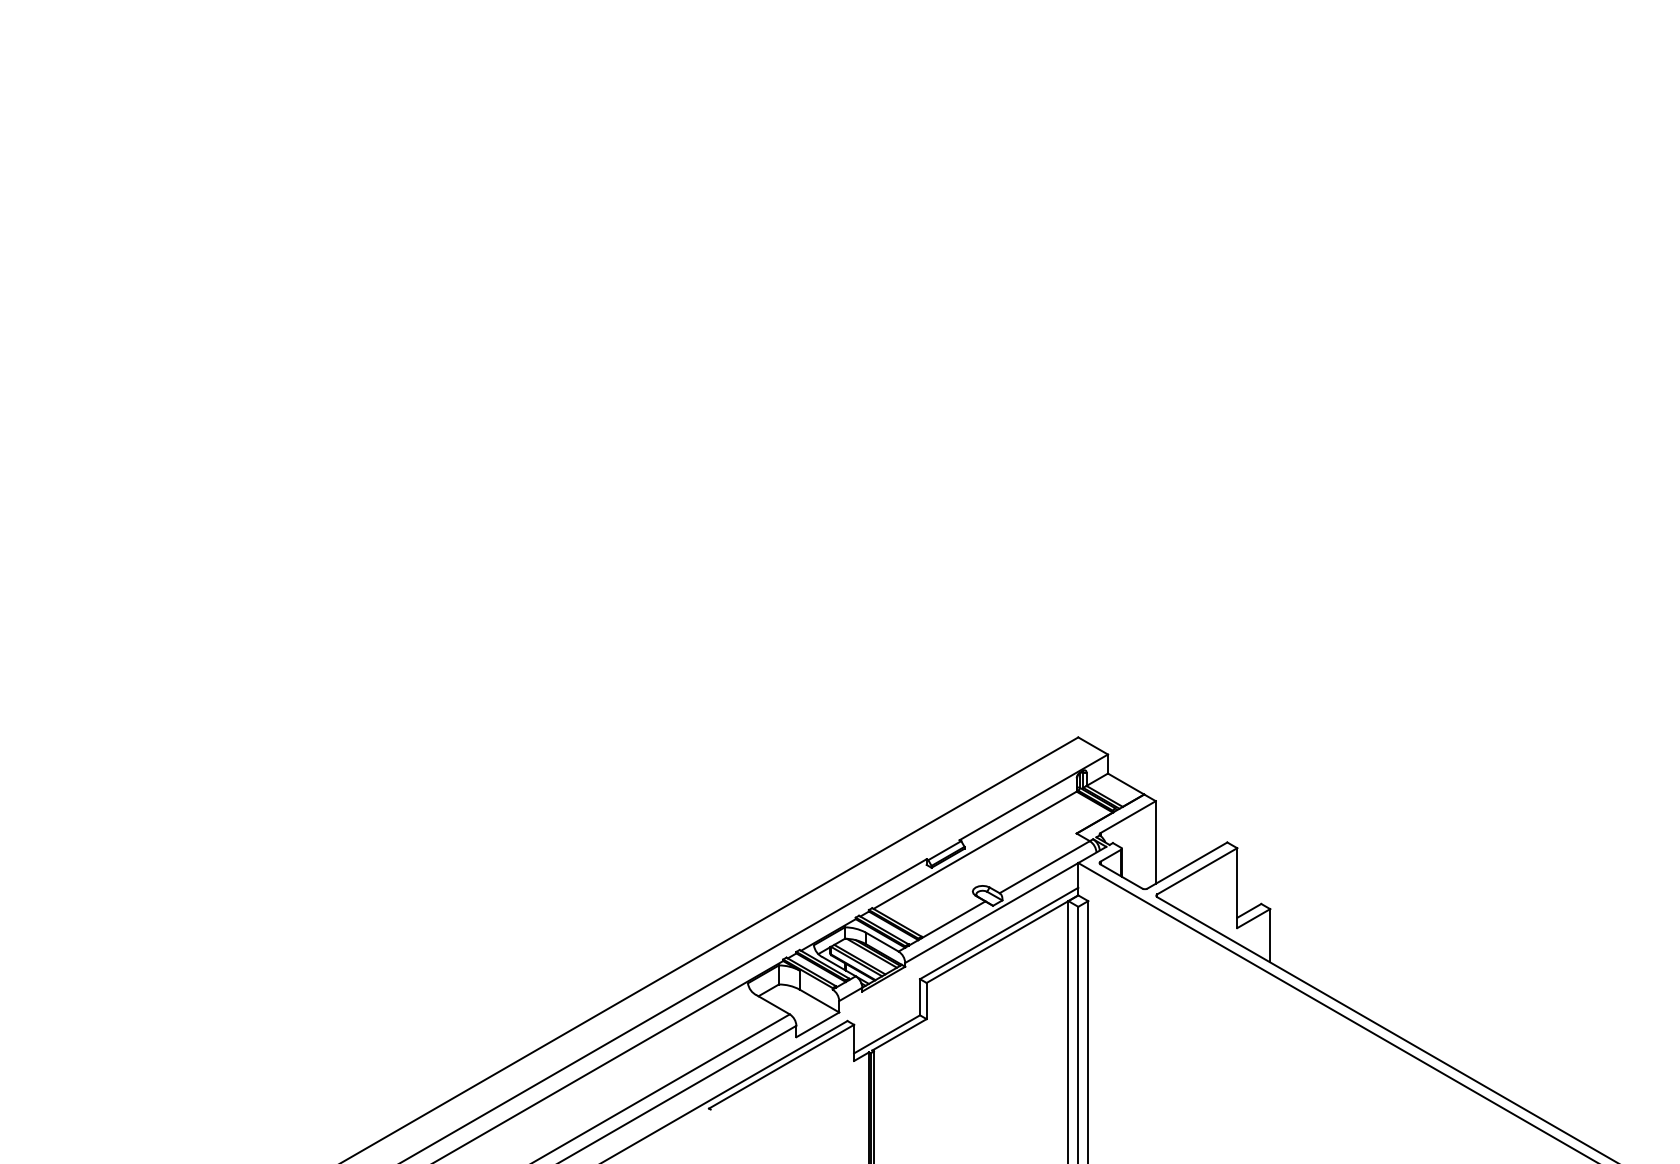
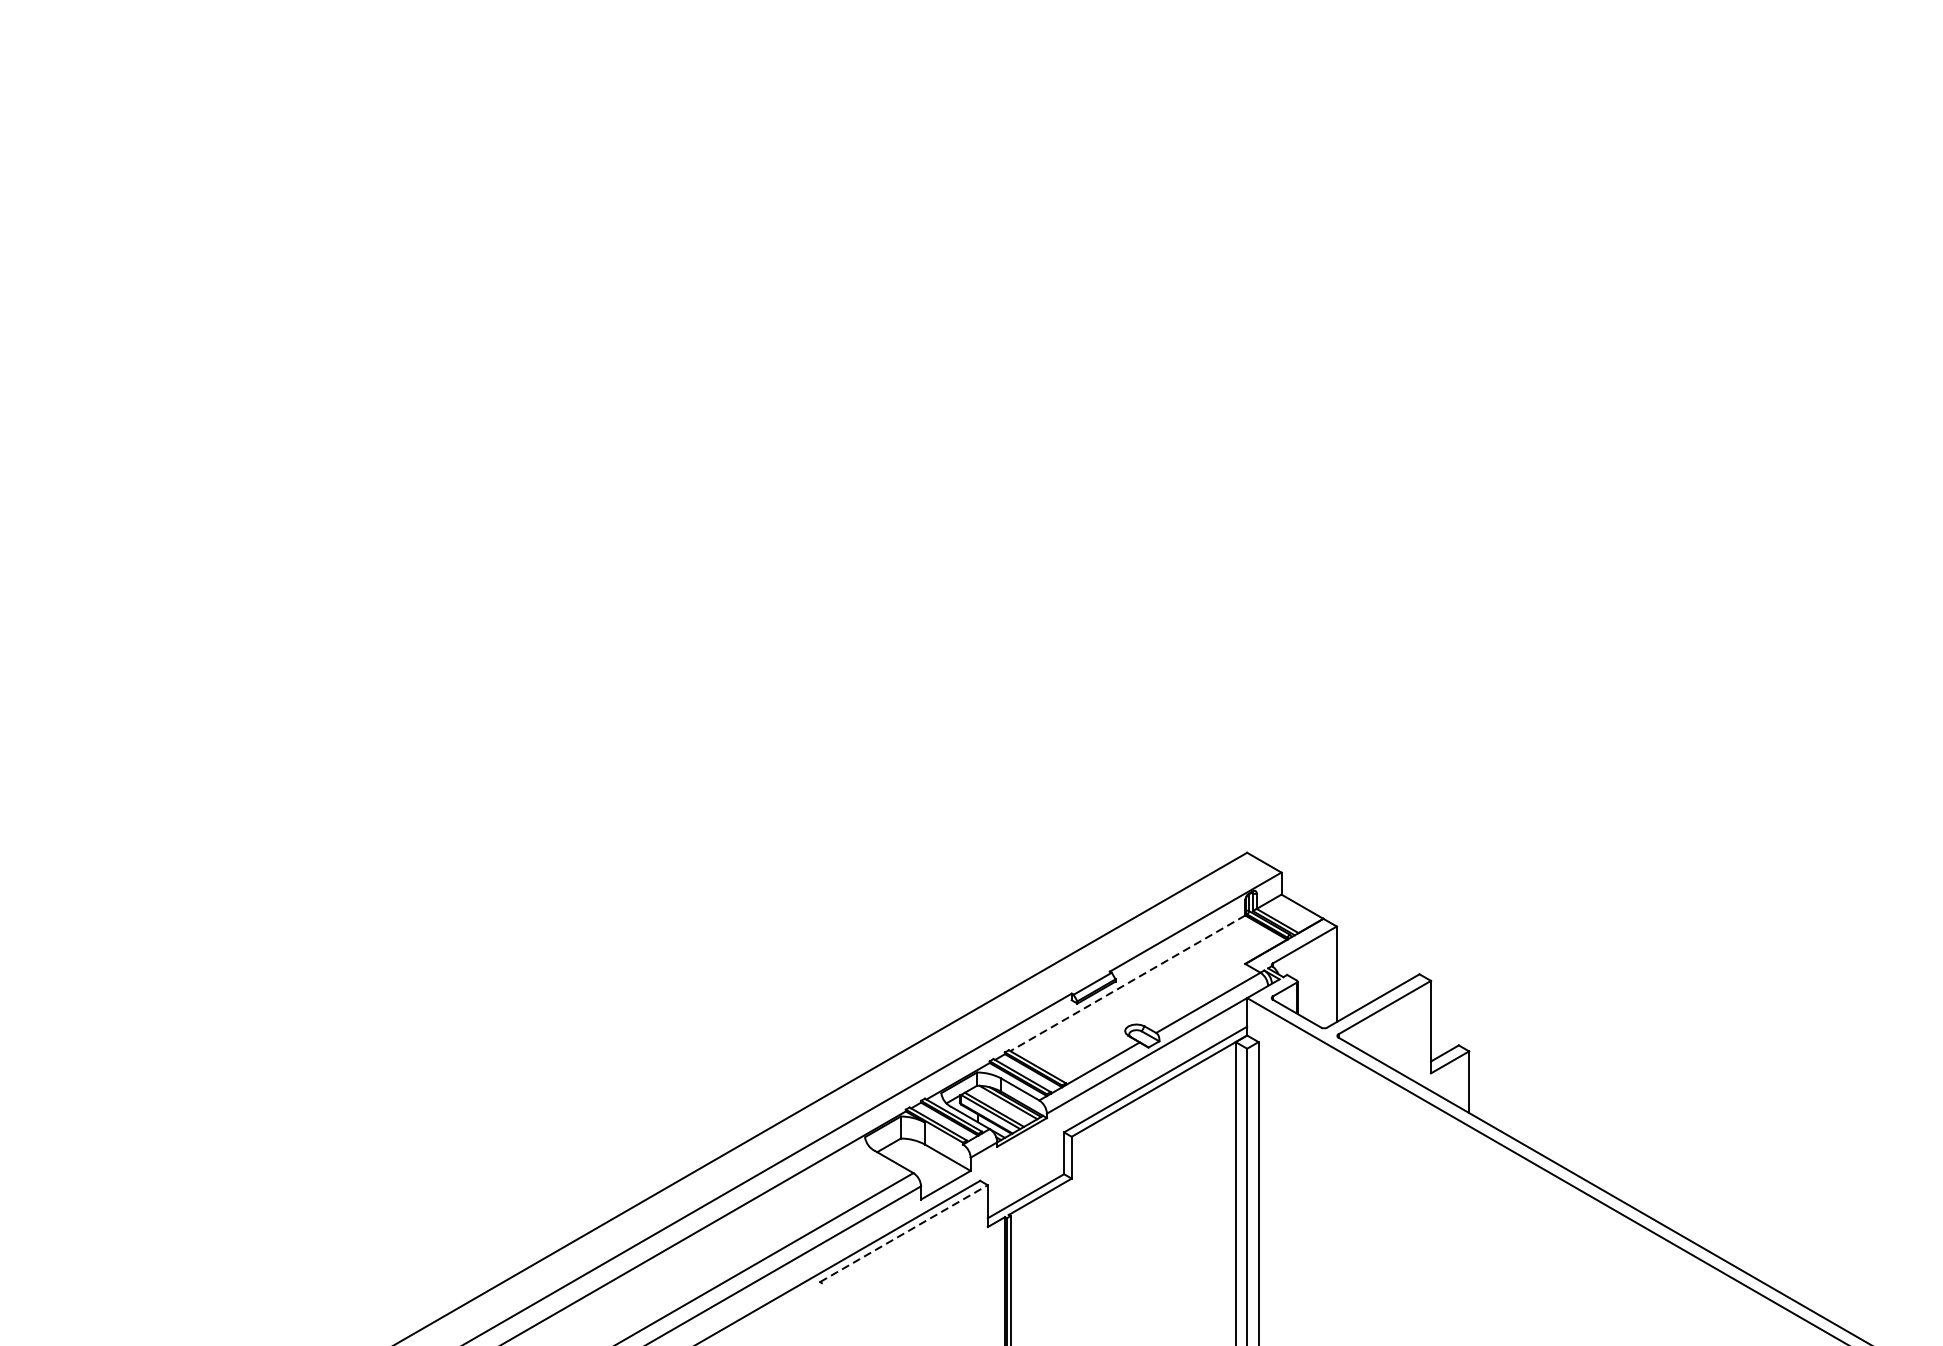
line: (974, 850) -> (1127, 983), solid -> dashed
line: (781, 1066) -> (903, 1233), solid -> dashed

